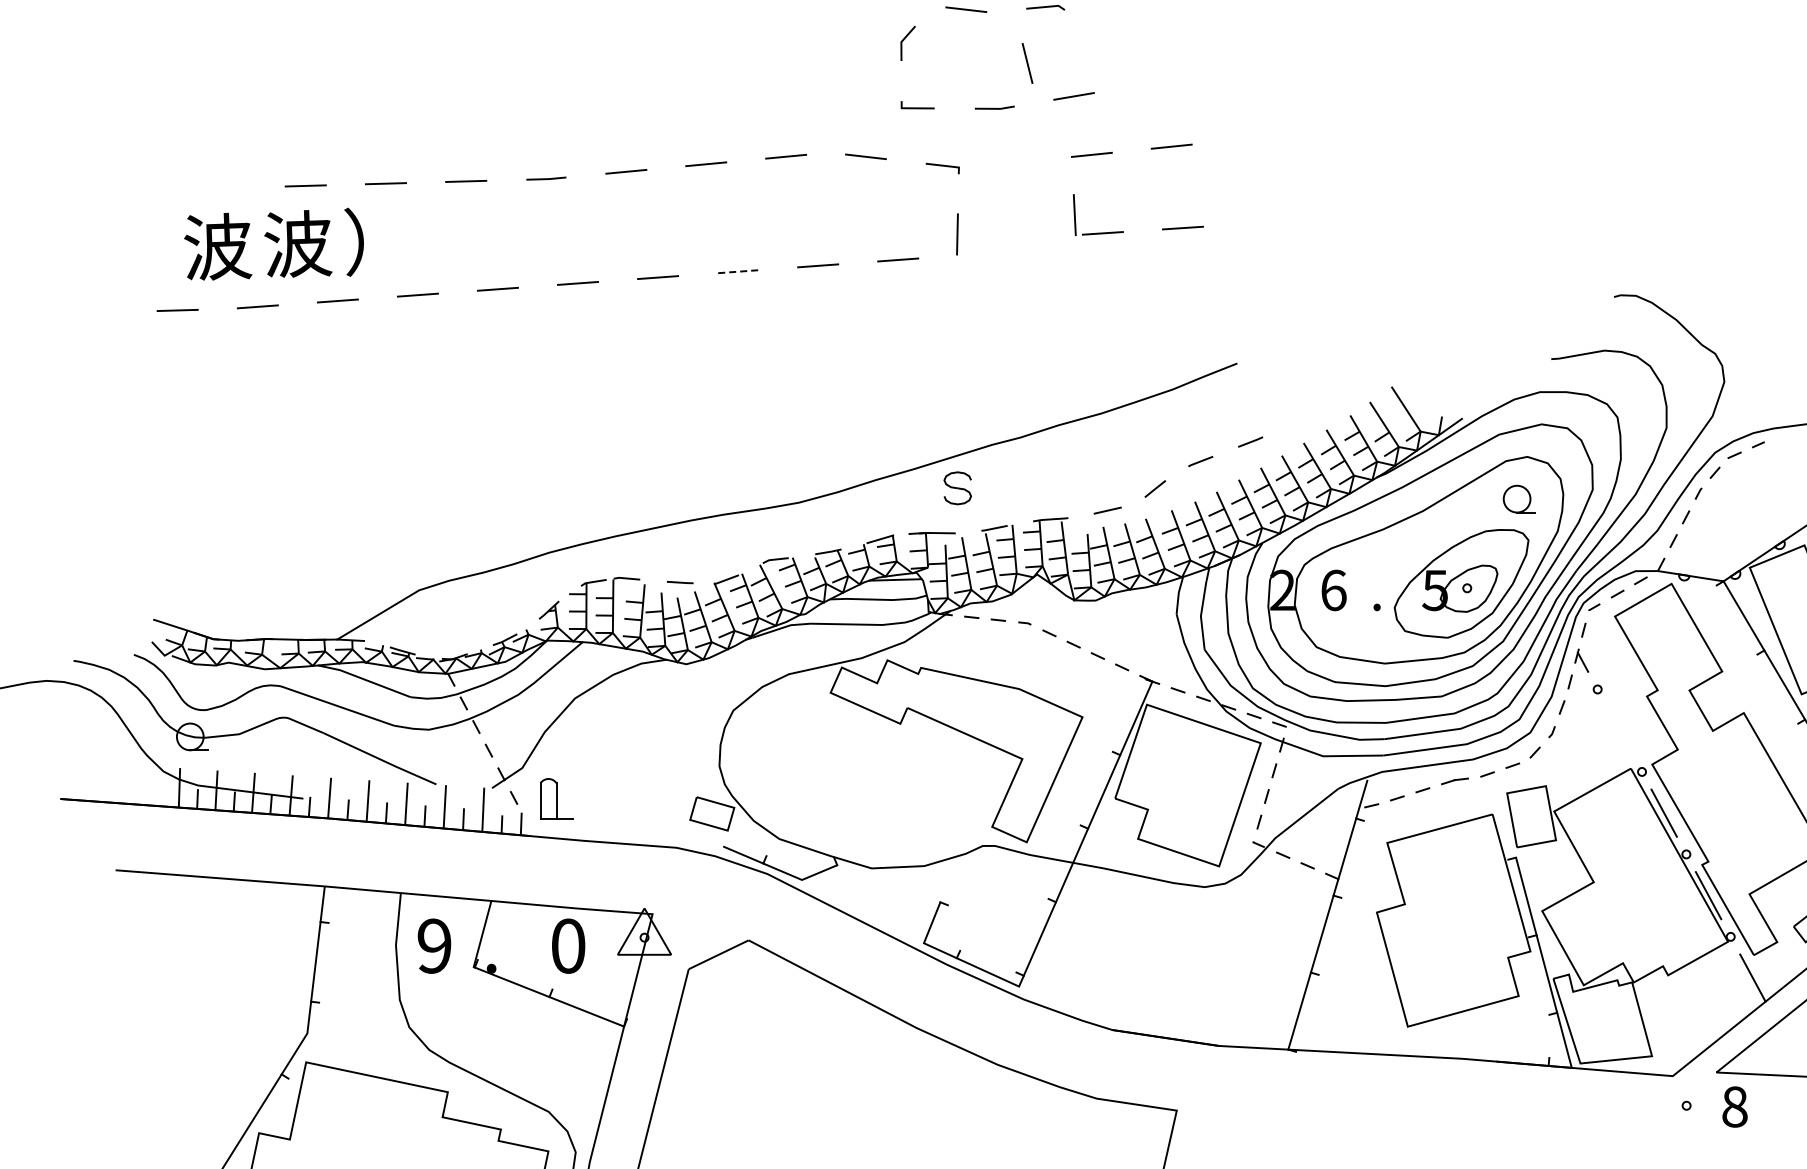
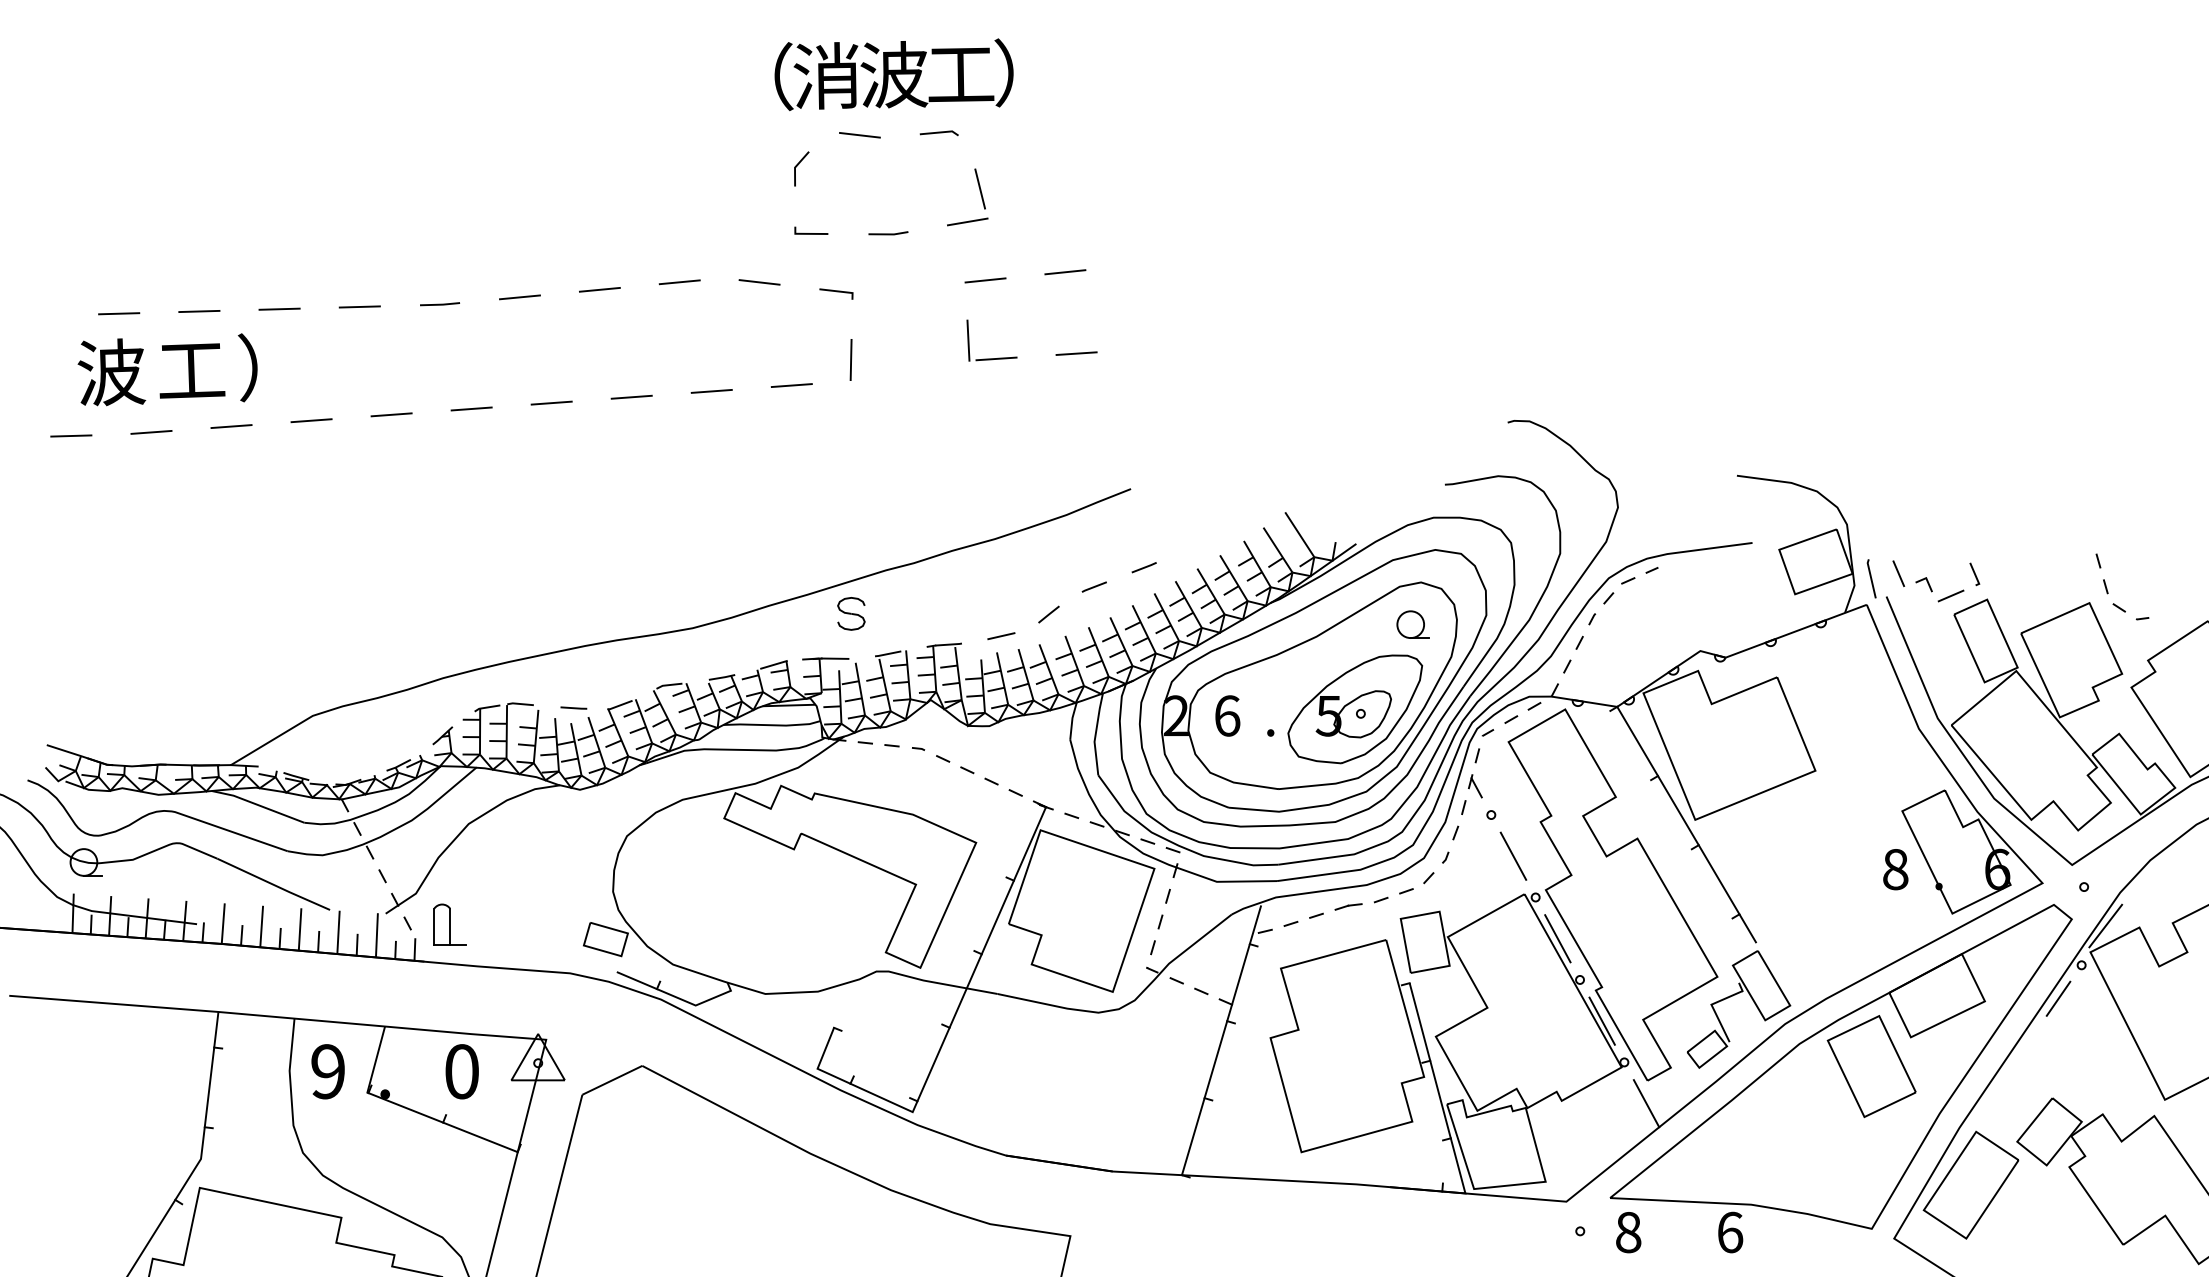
line: (1026, 62) -> (979, 188), moved
line: (225, 187) -> (119, 313), added
text: (297, 243) -> (191, 369), 波 -> 工
line: (737, 271) -> (631, 397), dashed -> solid
line: (1619, 729) -> (1513, 855), added

